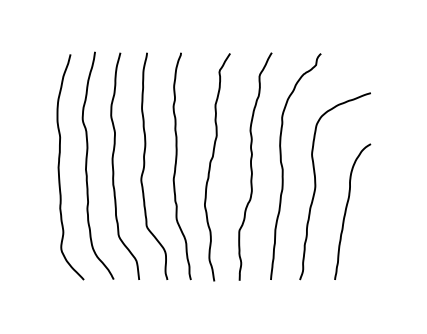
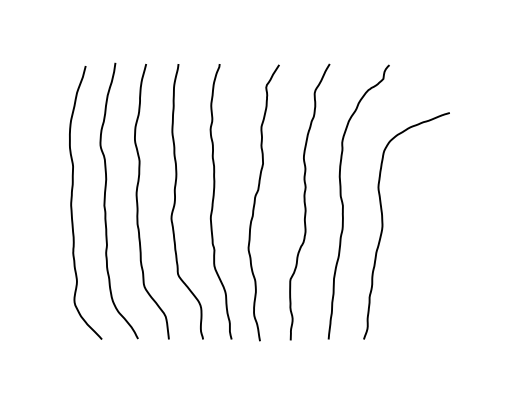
curve: (346, 211) -> (420, 256), removed

